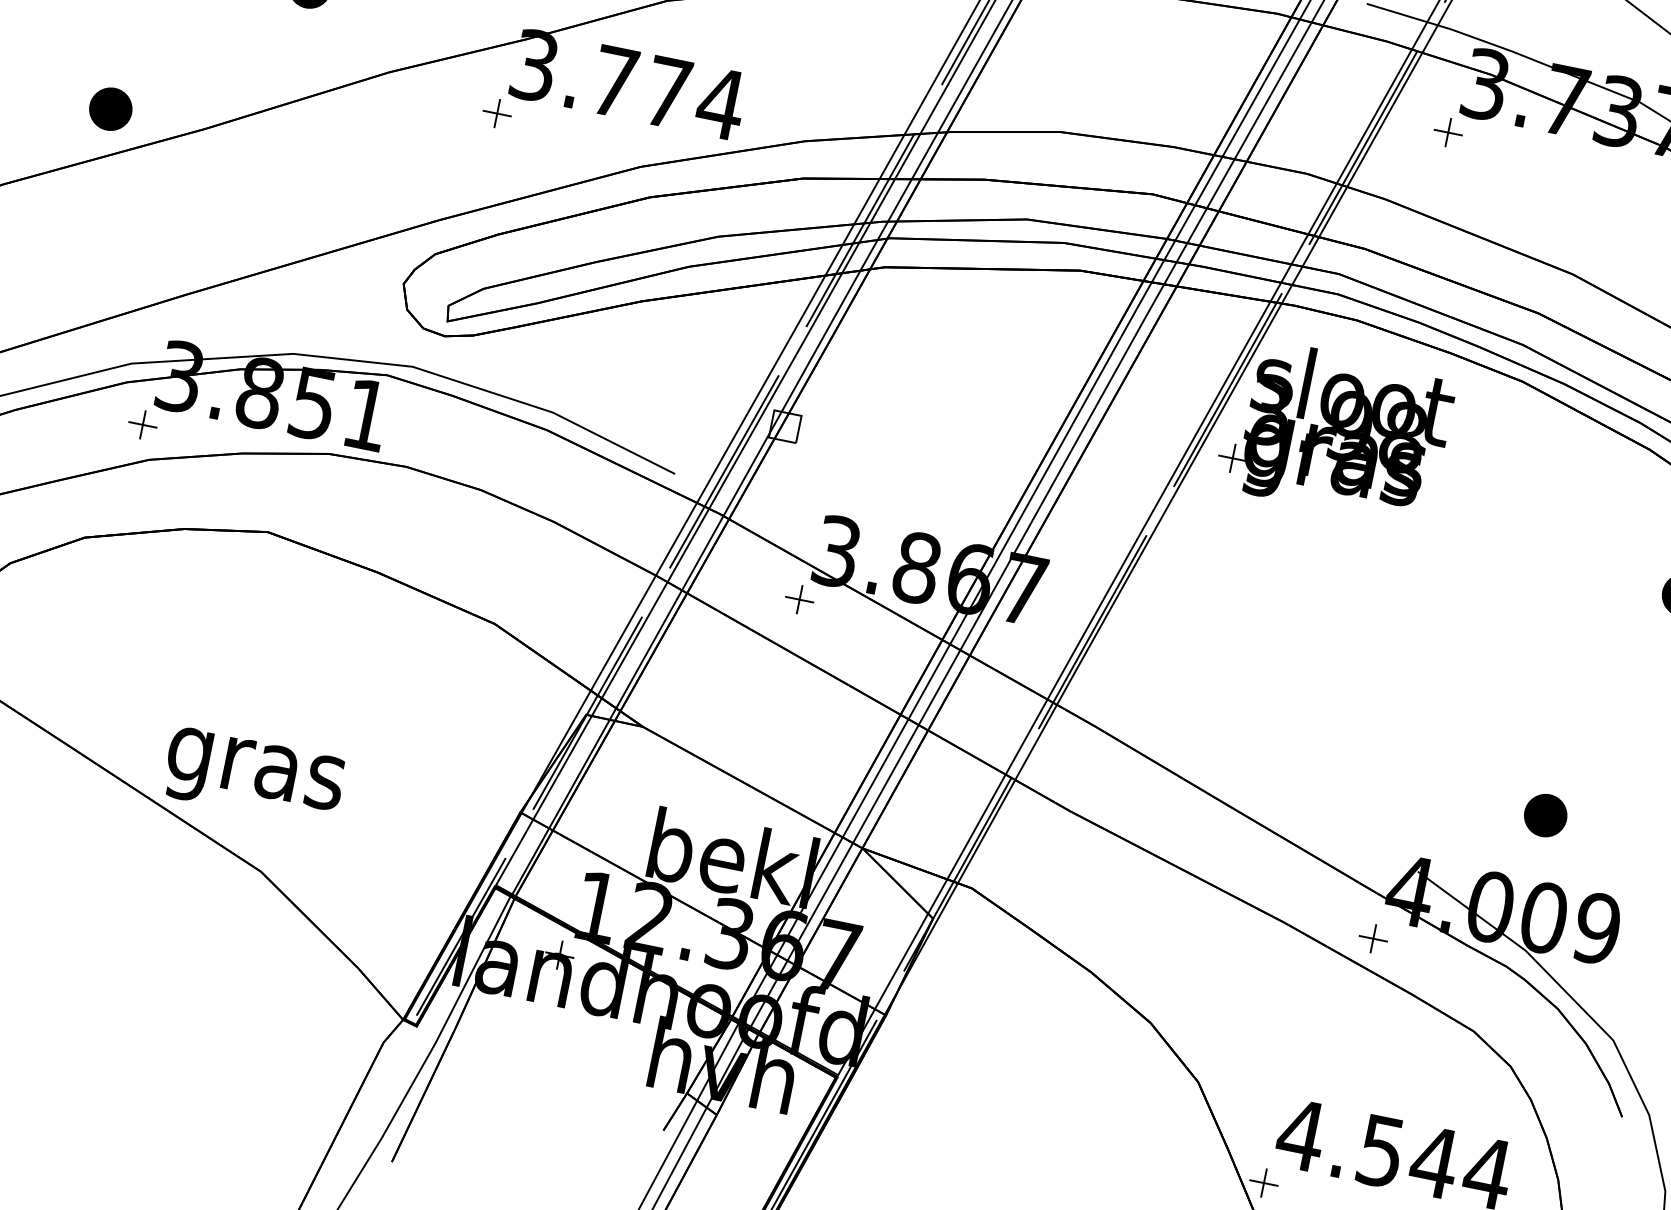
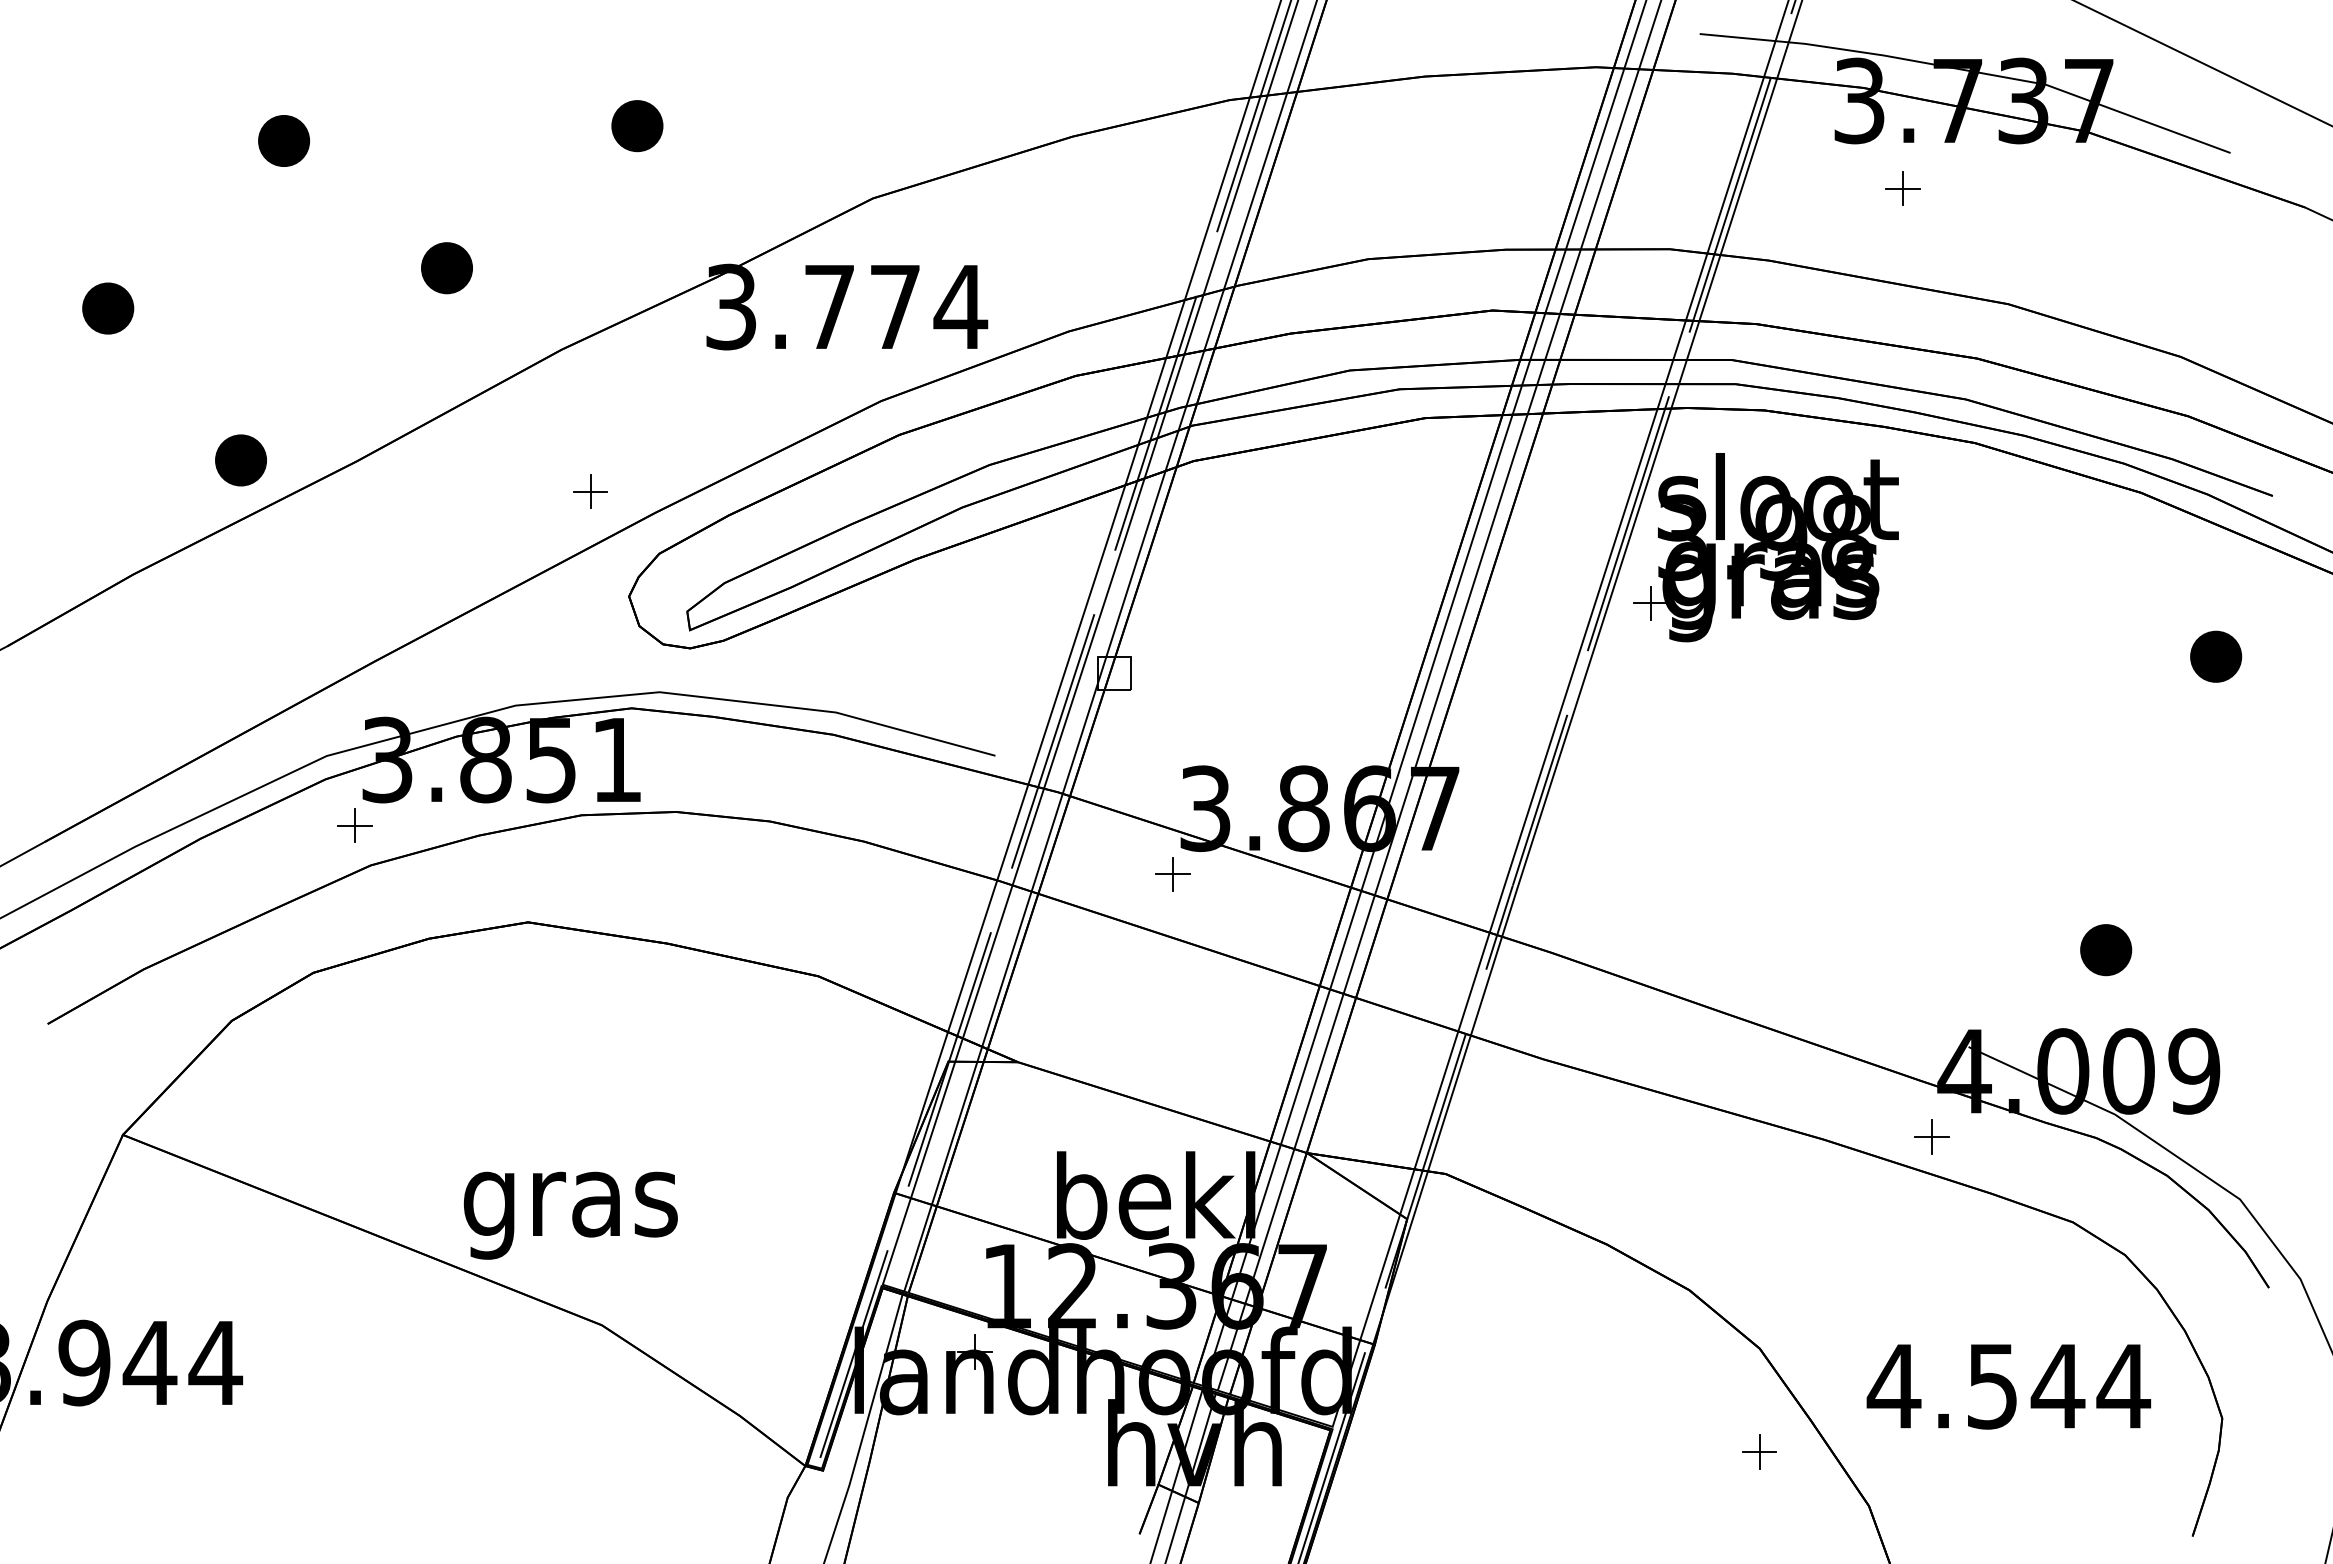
part: (497, 113) -> (590, 491), moved
part: (1447, 132) -> (1902, 188), moved
part: (1263, 1182) -> (1759, 1451), moved

